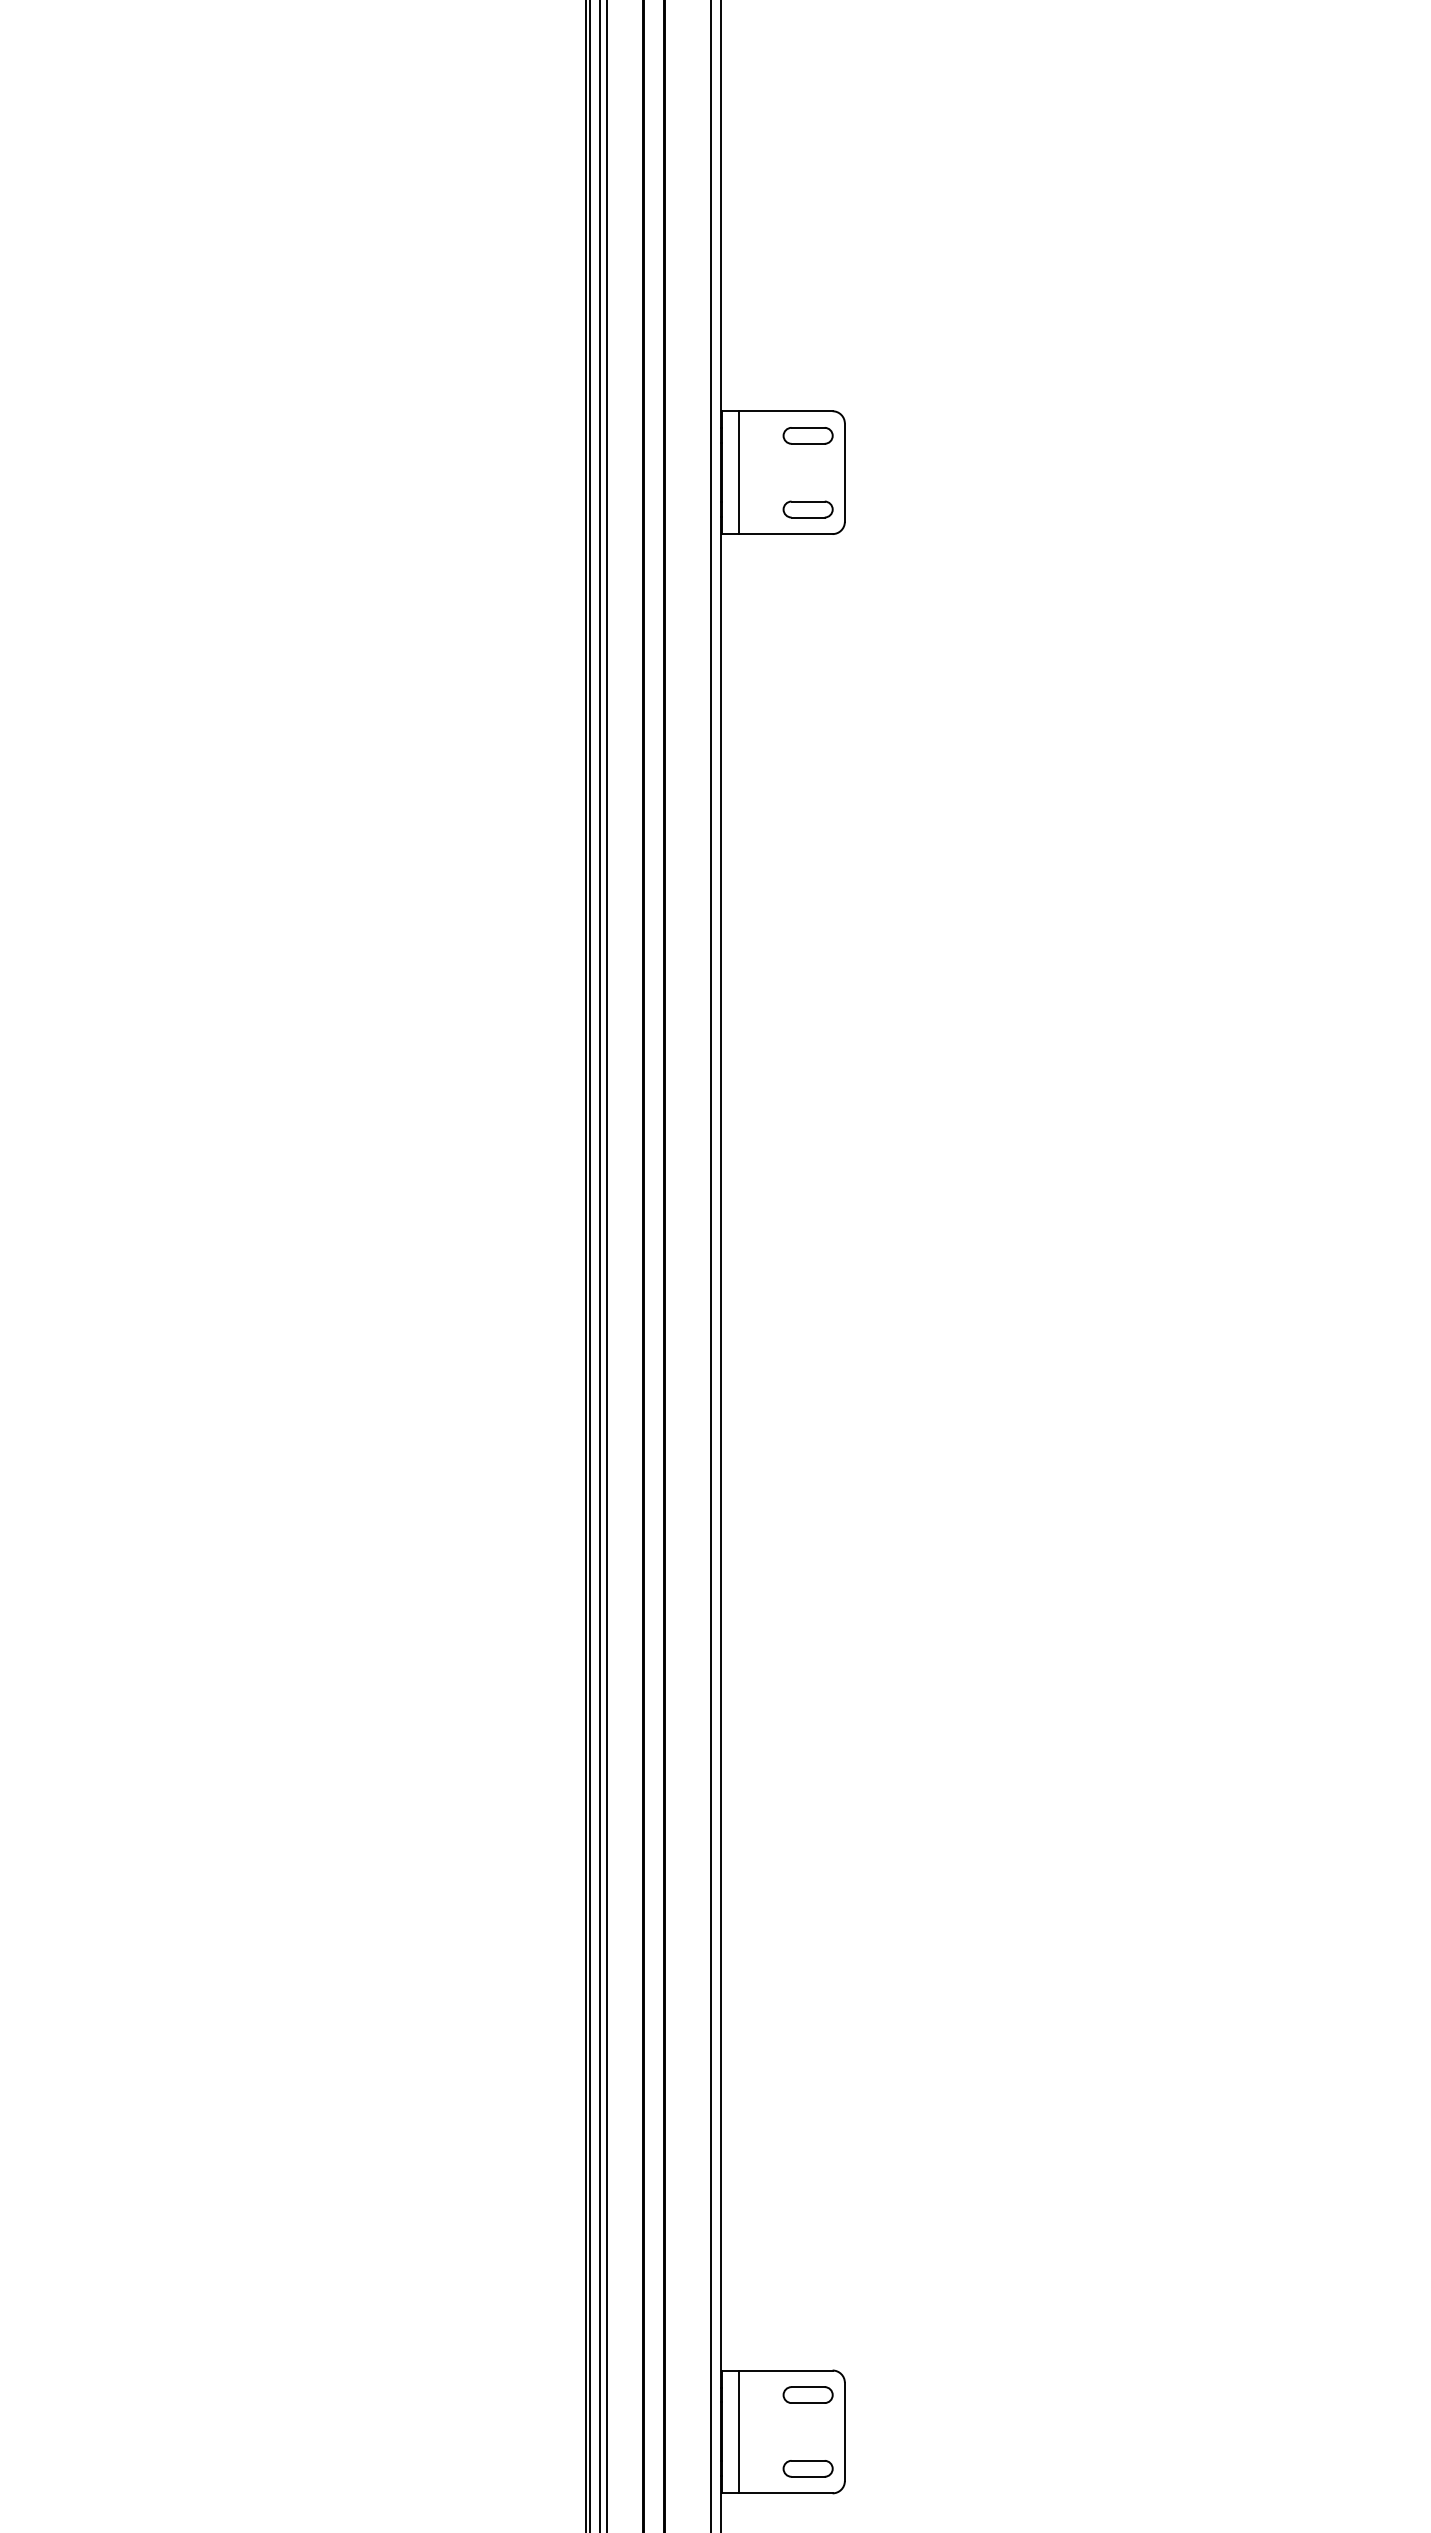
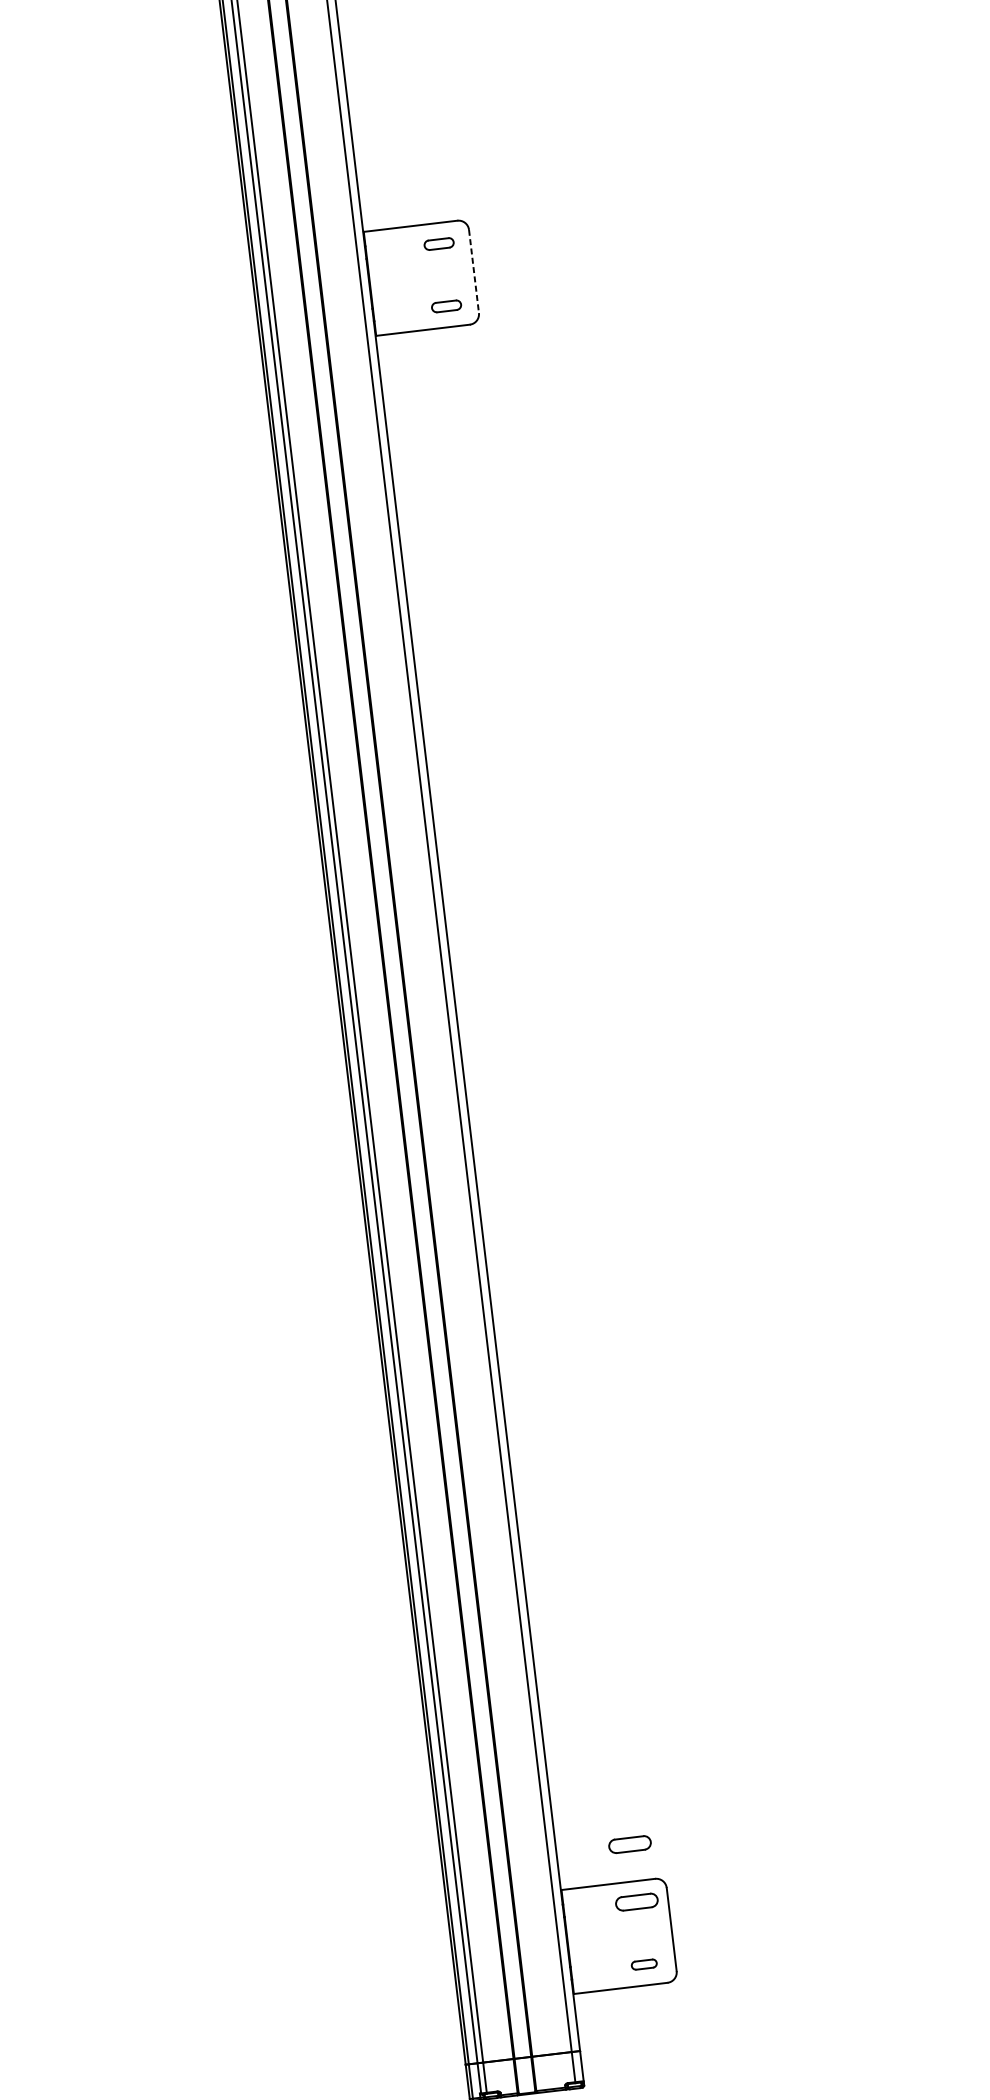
part: (807, 435) -> (438, 243), size x0.7
line: (739, 472) -> (384, 281), removed
line: (844, 473) -> (473, 272), solid -> dashed
part: (807, 509) -> (446, 306), size x0.7
part: (807, 2326) -> (629, 1844), added
line: (739, 2431) -> (582, 1939), removed
part: (807, 2468) -> (643, 1964), size x0.6

